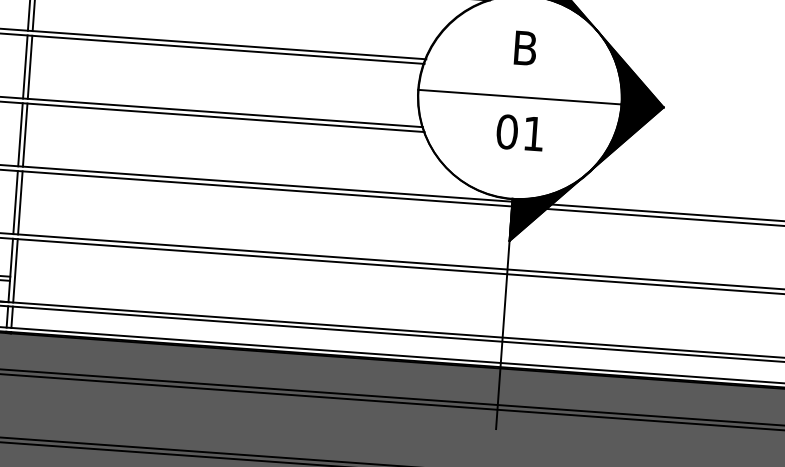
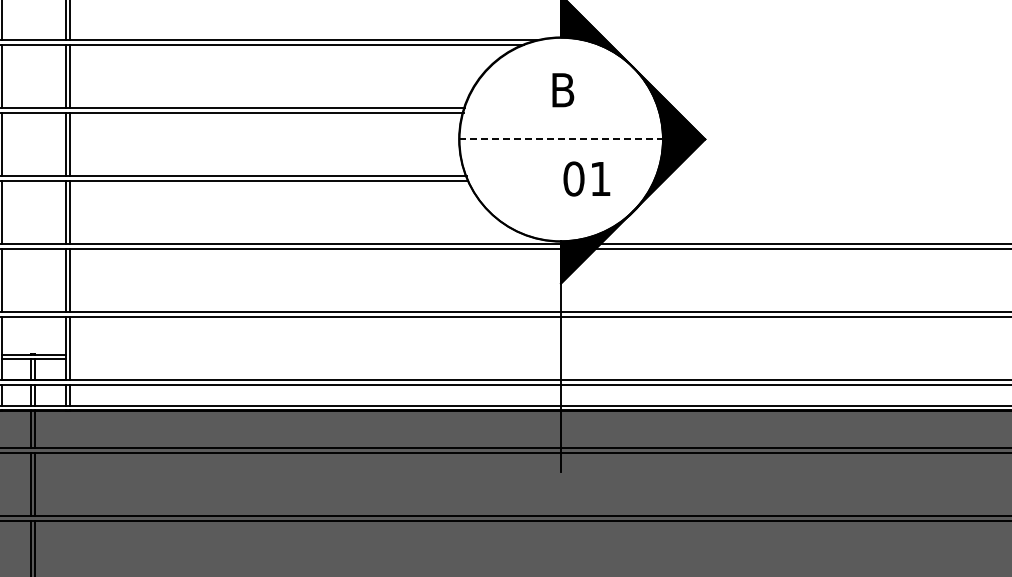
line: (520, 97) -> (561, 139), solid -> dashed
text: (519, 132) -> (586, 178), moved

